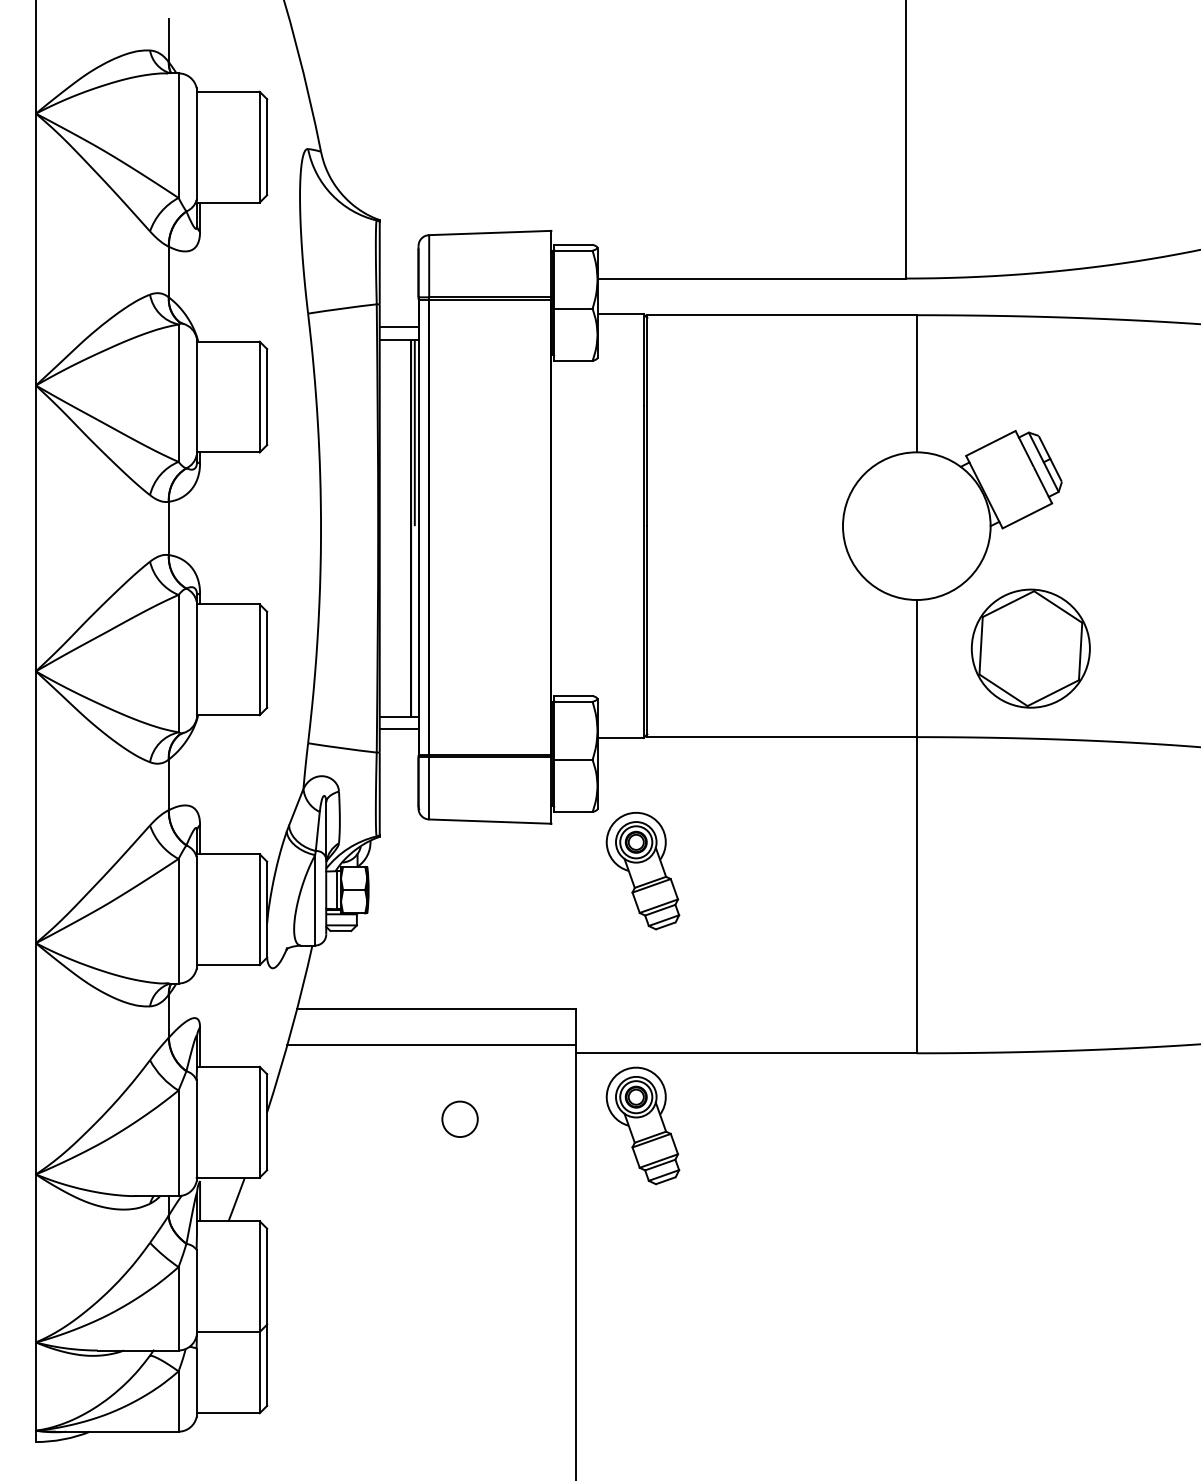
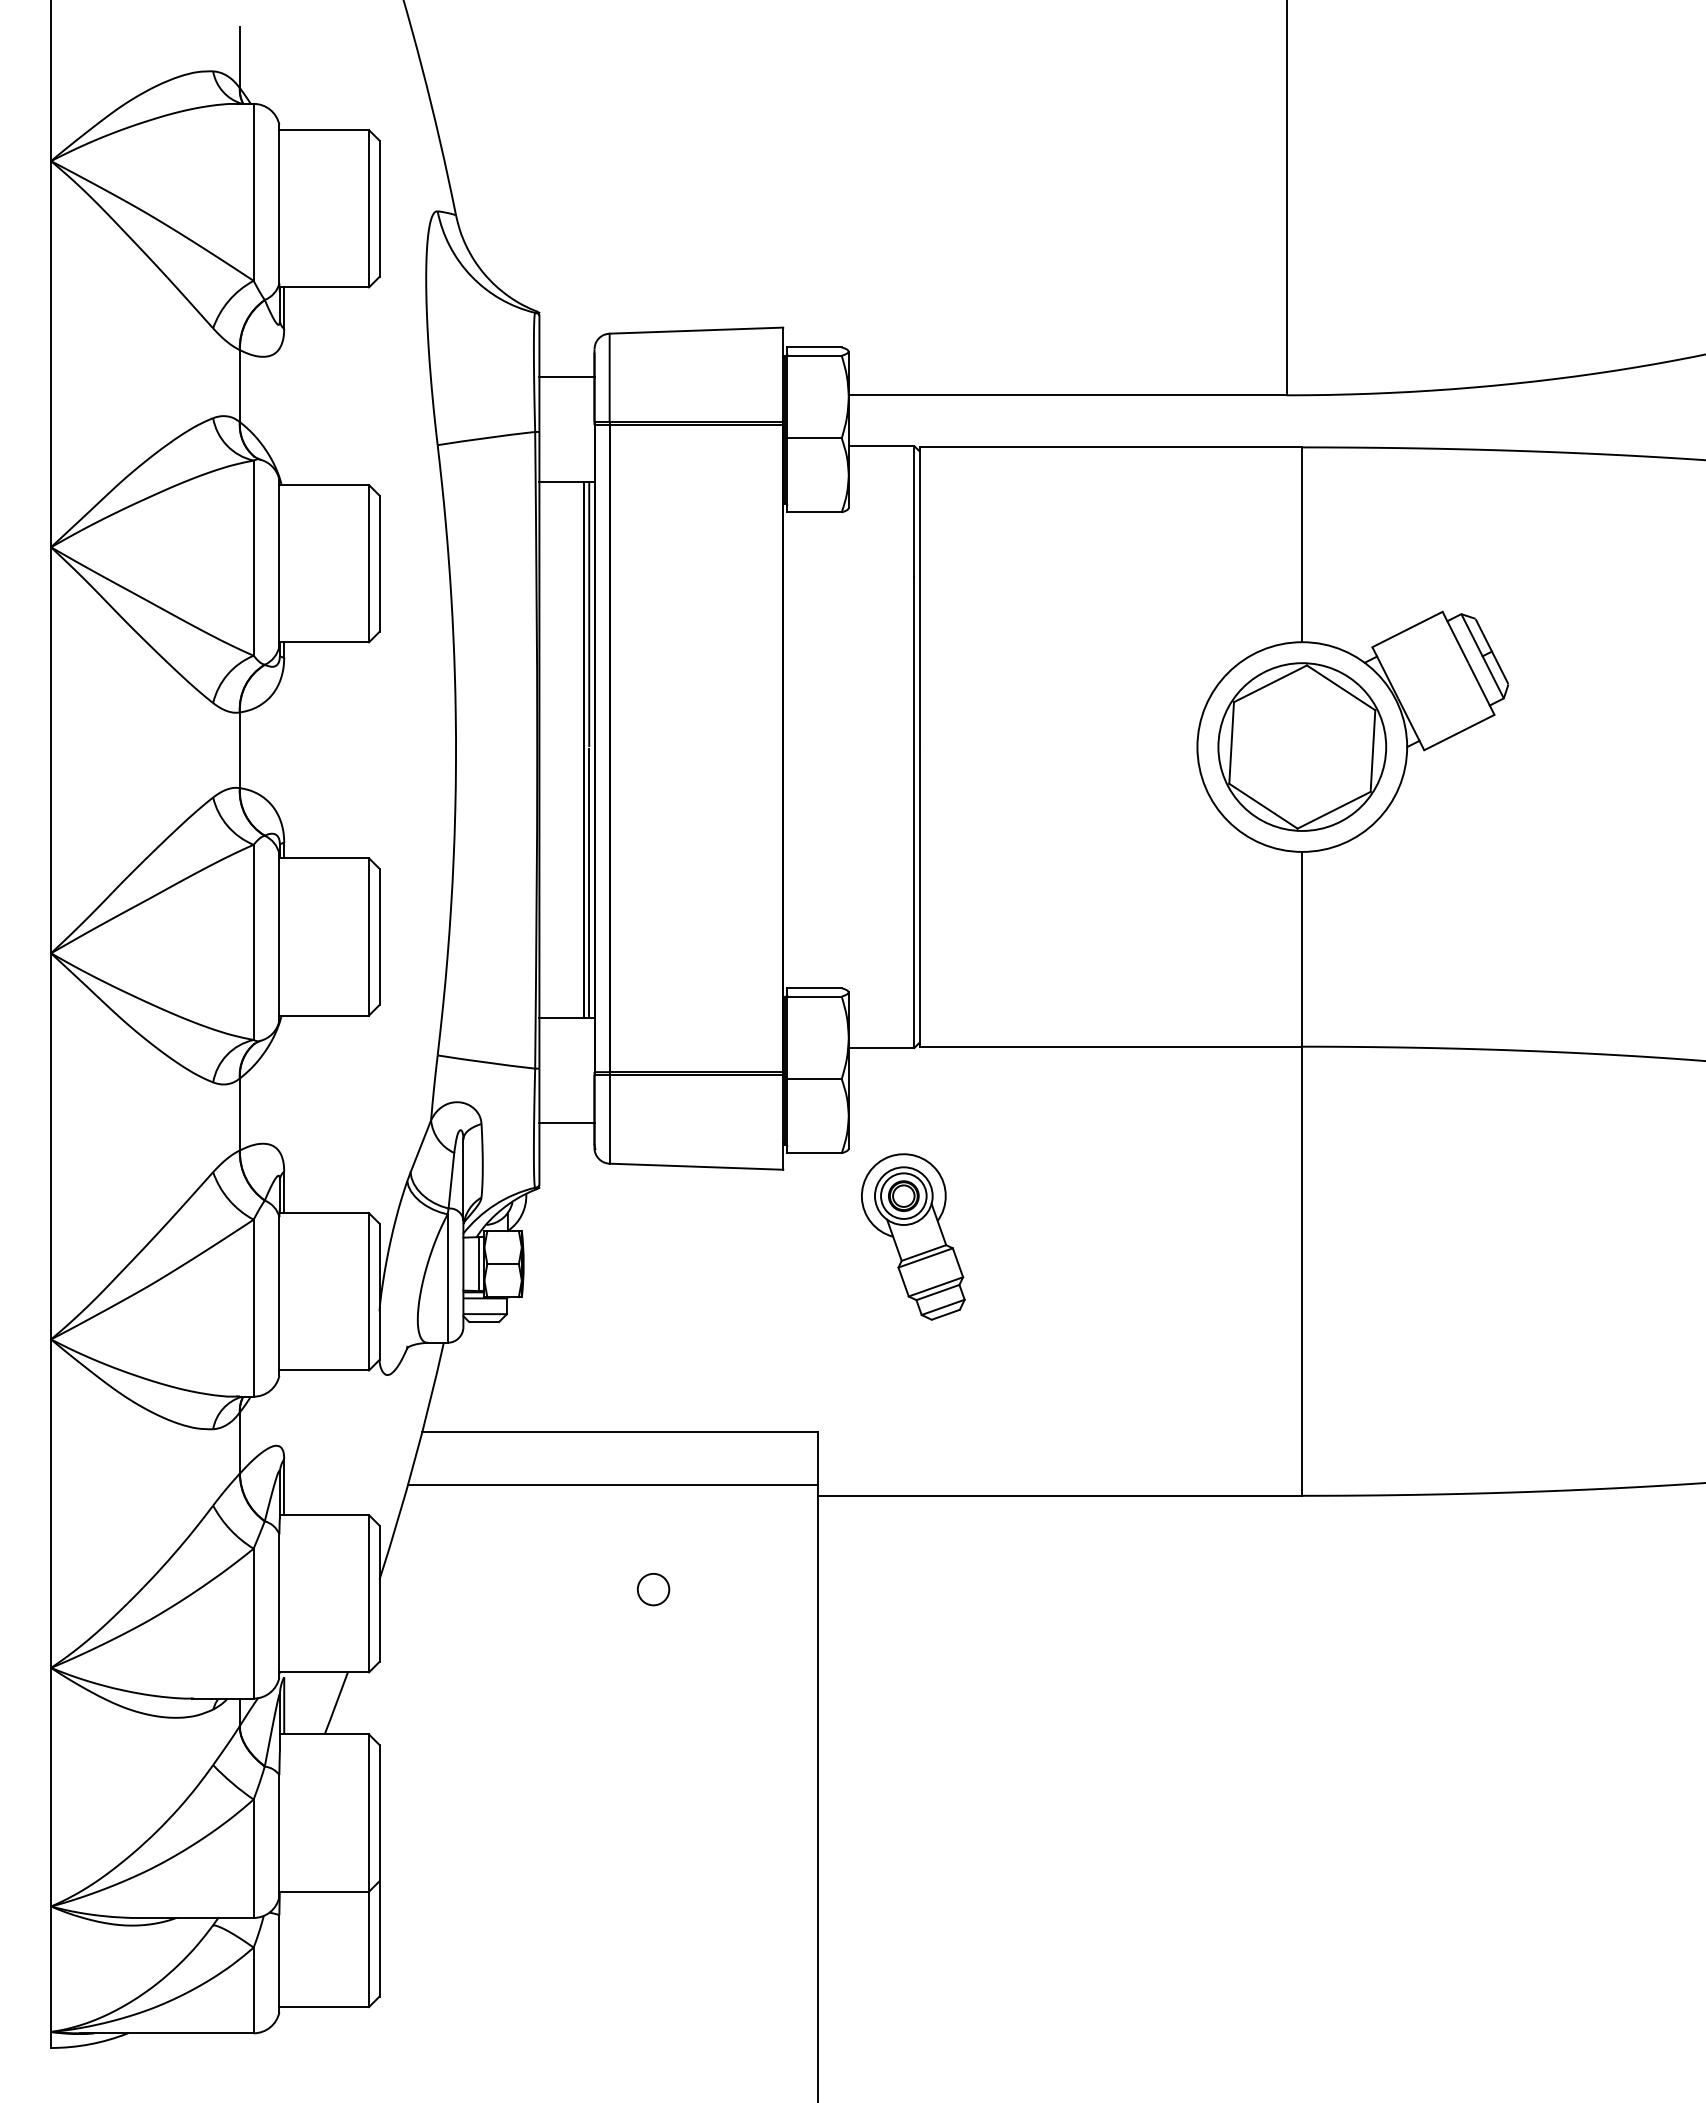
line: (398, 327) -> (566, 377), moved
line: (414, 622) -> (589, 883), added
part: (1030, 648) -> (1302, 746), moved
line: (398, 729) -> (566, 1123), moved
circle: (460, 1119) -> (653, 1589), size x0.62
part: (643, 1125) -> (913, 1598), removed

